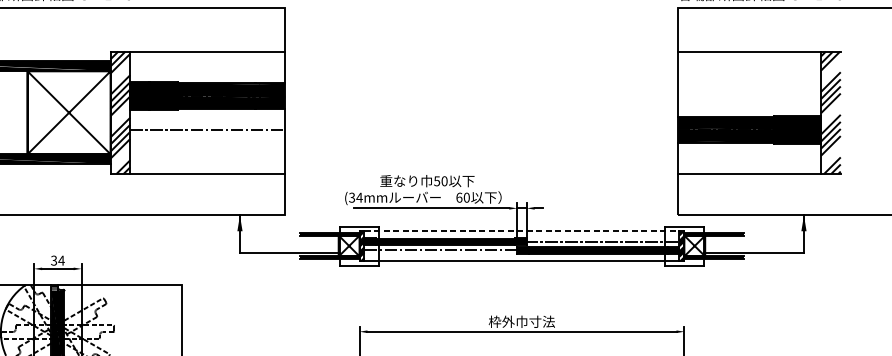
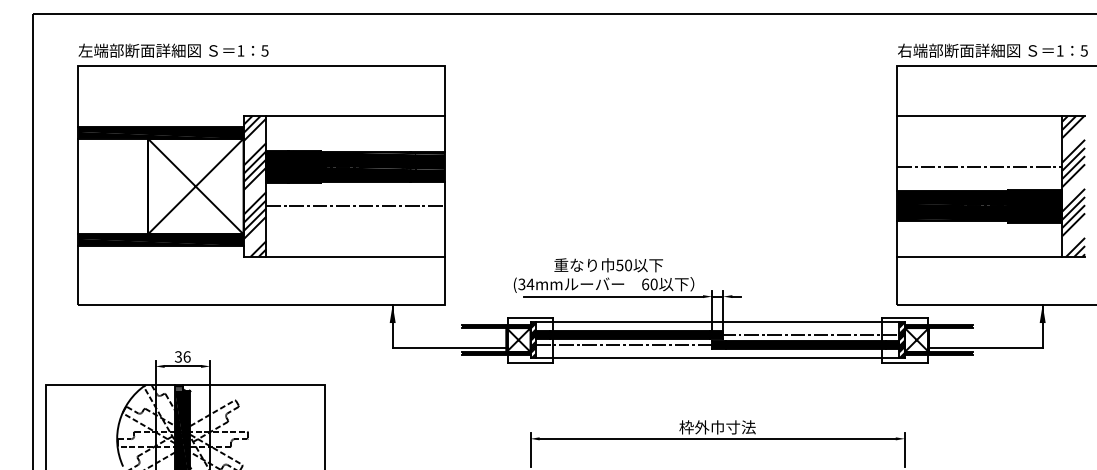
line: (749, 95) -> (979, 166), added
line: (522, 230) -> (718, 322), dashed -> solid
text: (61, 260) -> (186, 356), 34 -> 36

